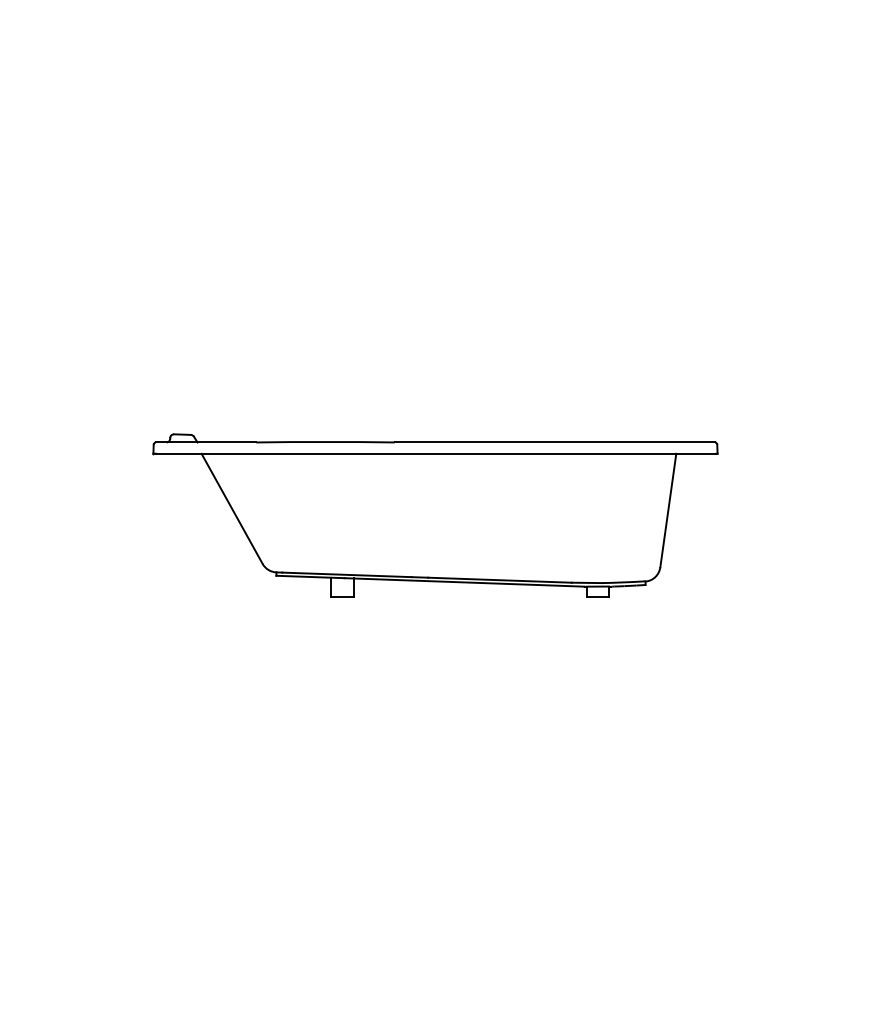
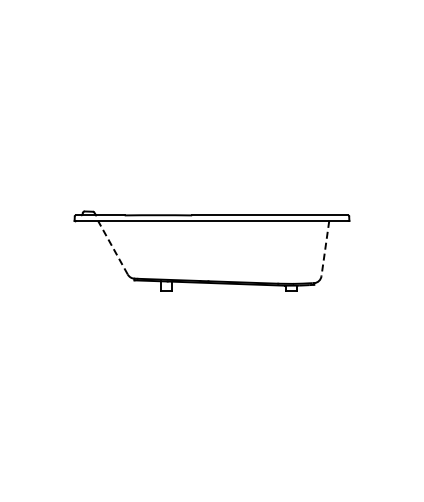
line: (231, 508) -> (112, 247), solid -> dashed
line: (668, 510) -> (325, 248), solid -> dashed

